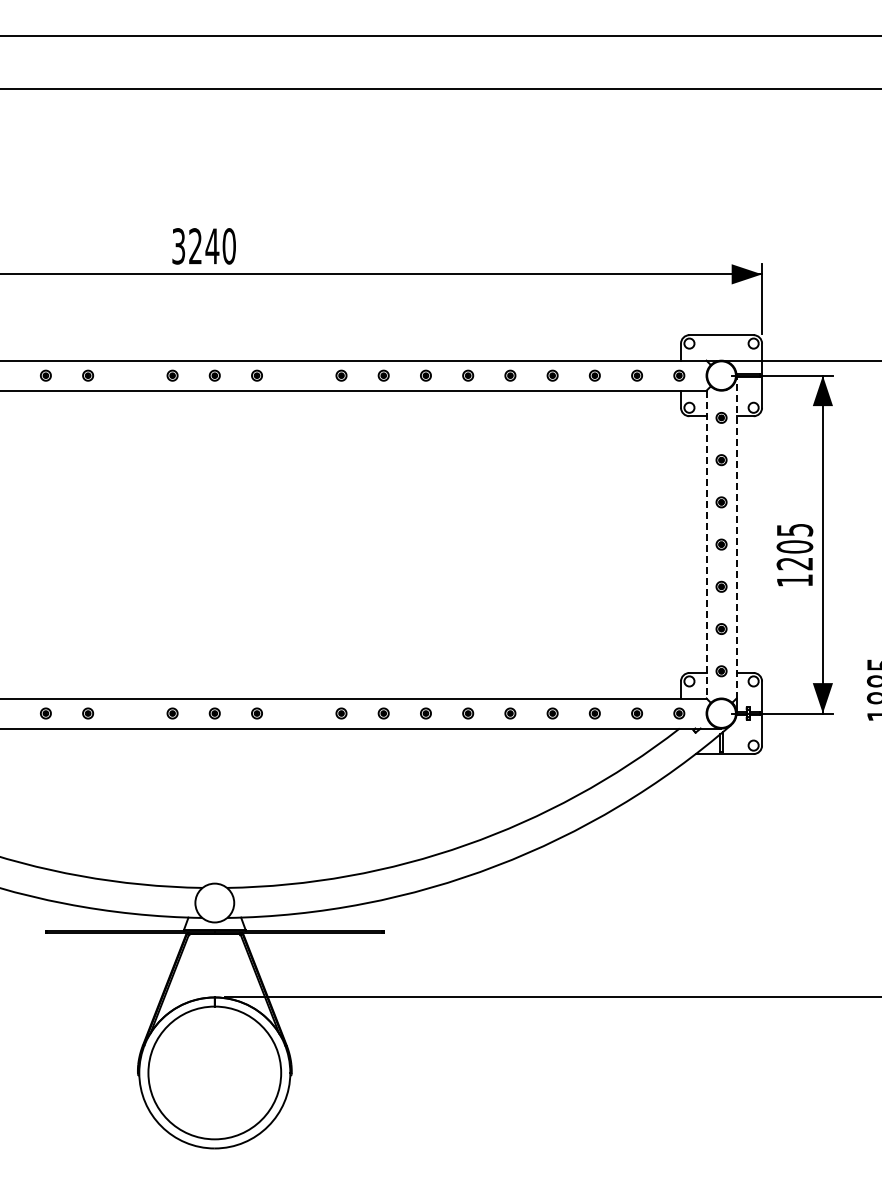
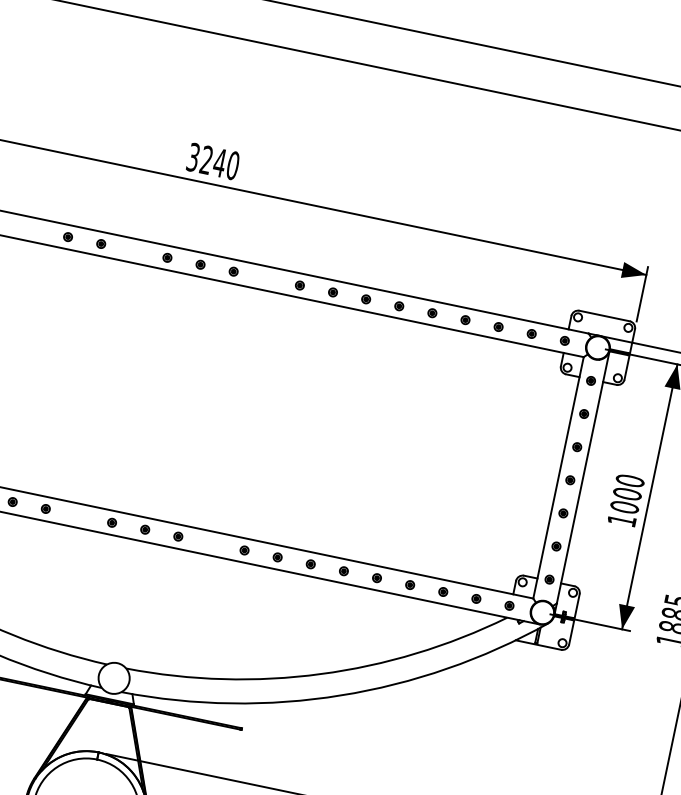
line: (736, 536) -> (583, 476), dashed -> solid
line: (706, 544) -> (558, 477), dashed -> solid
text: (794, 546) -> (627, 493), 1205 -> 1000

